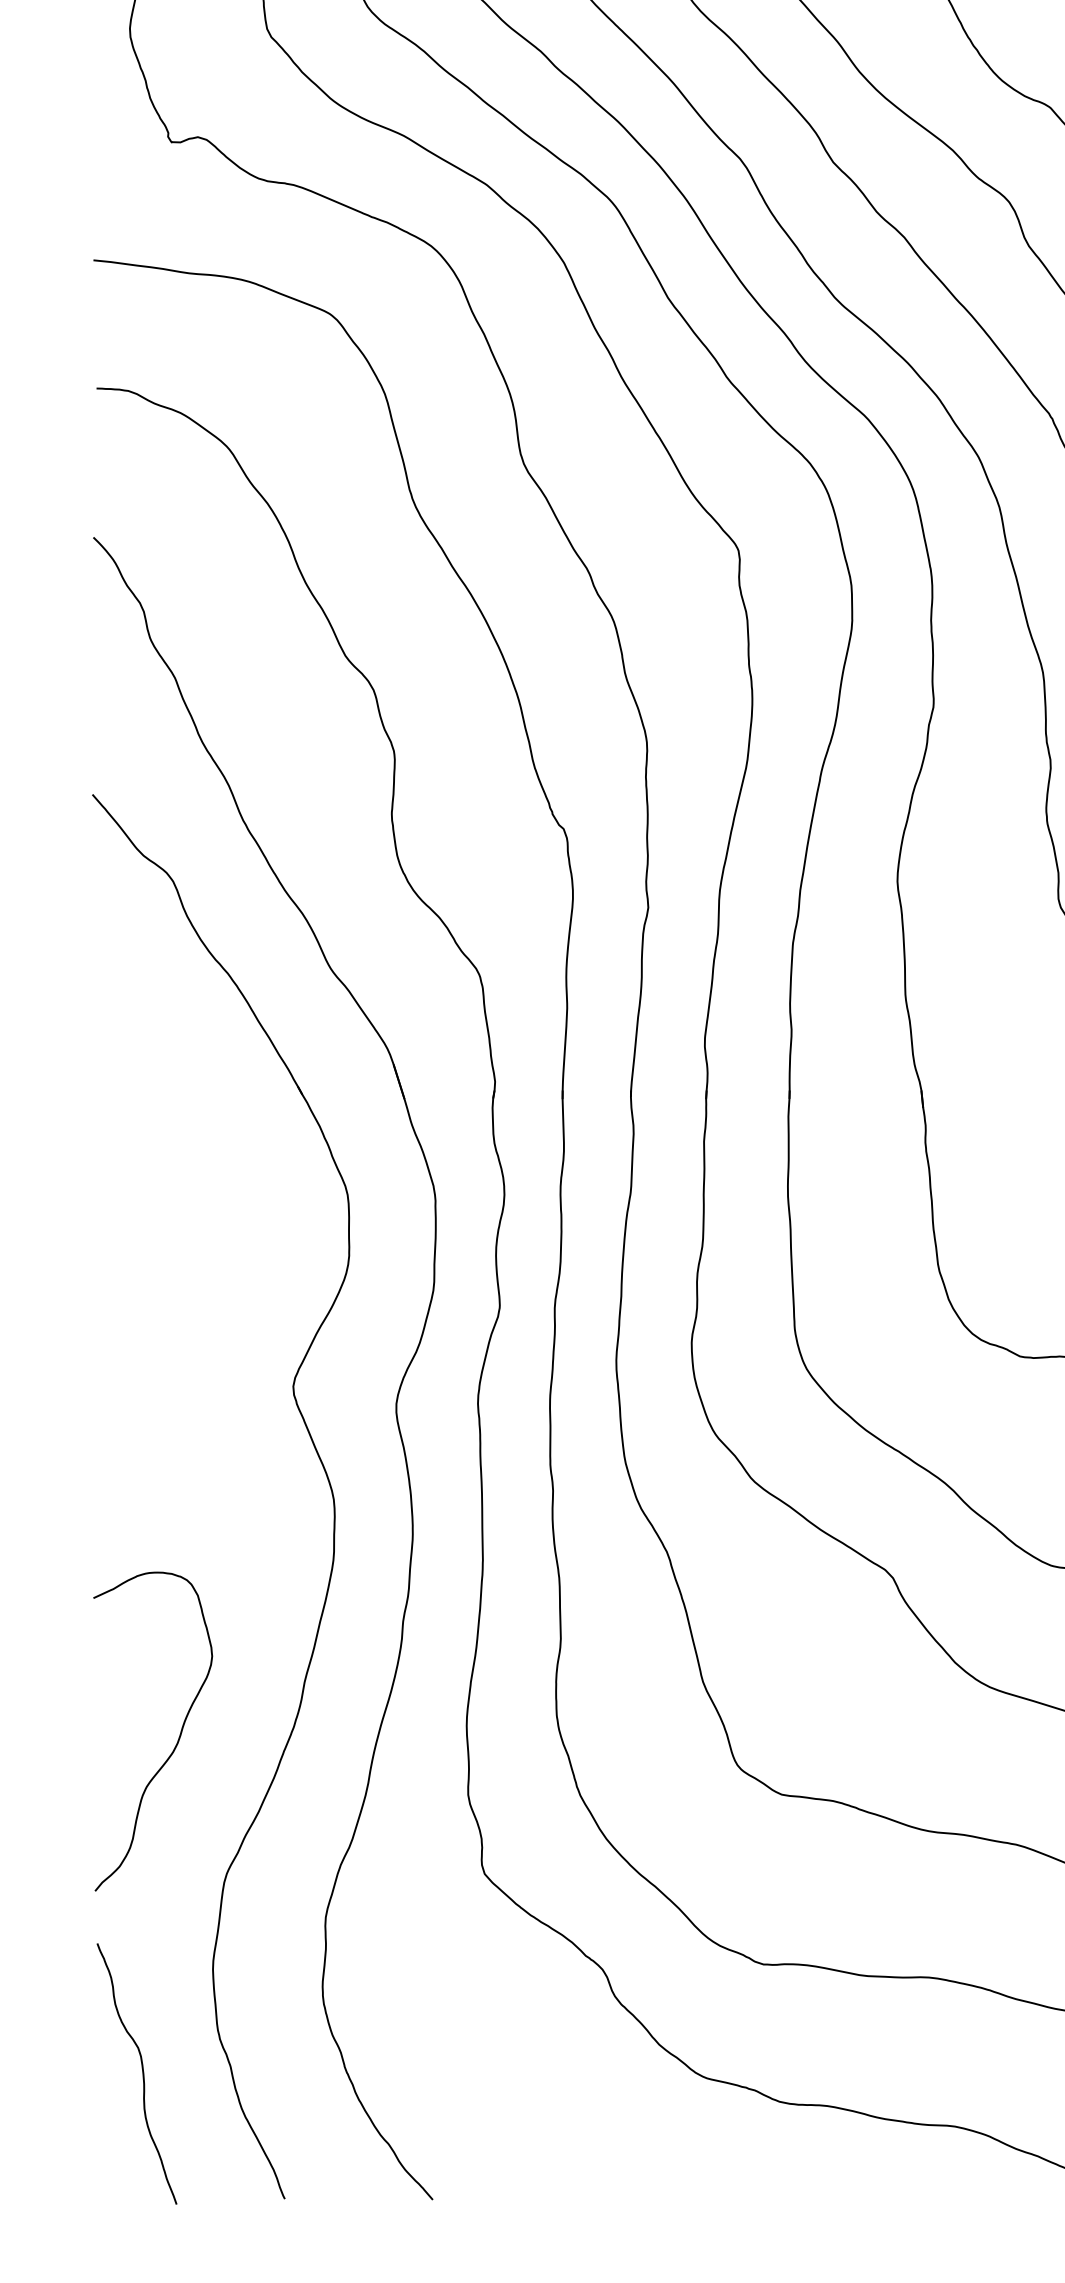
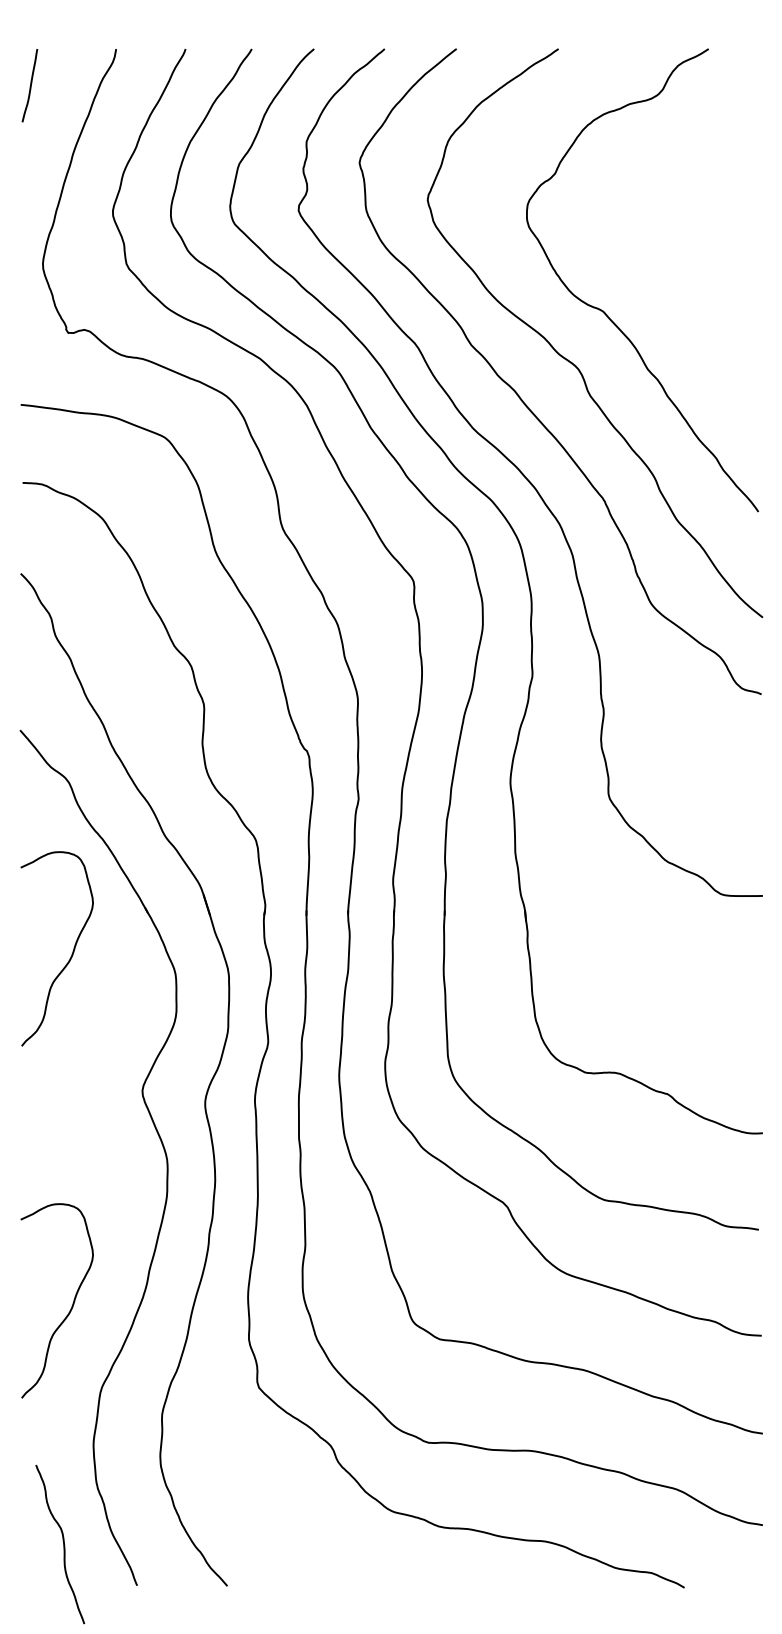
curve: (175, 1166) -> (70, 956), added
curve: (142, 2073) -> (63, 1544), moved

